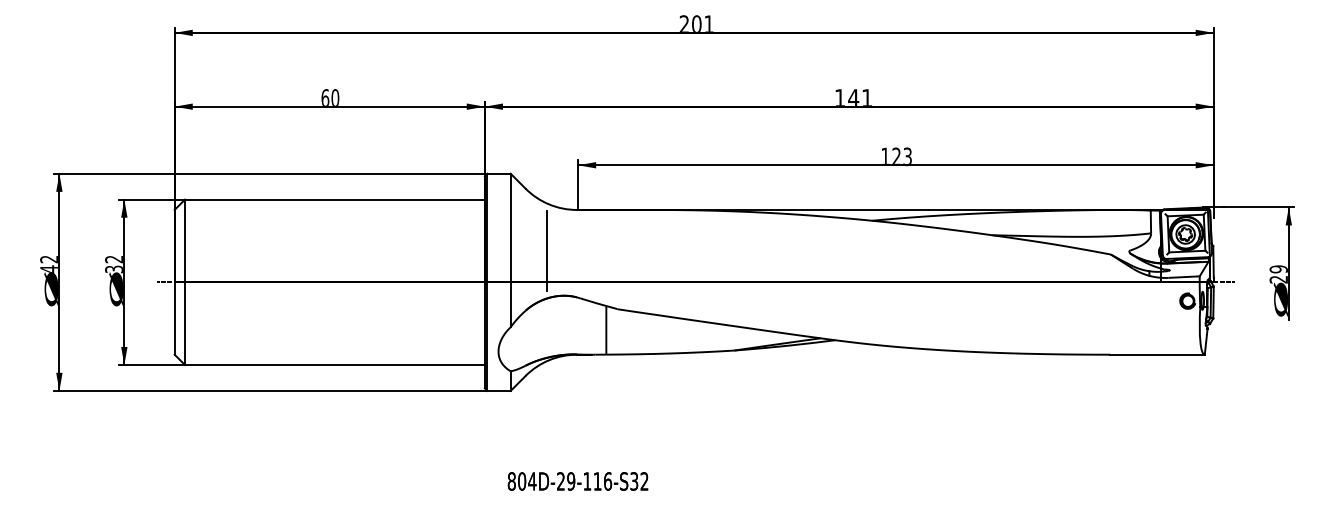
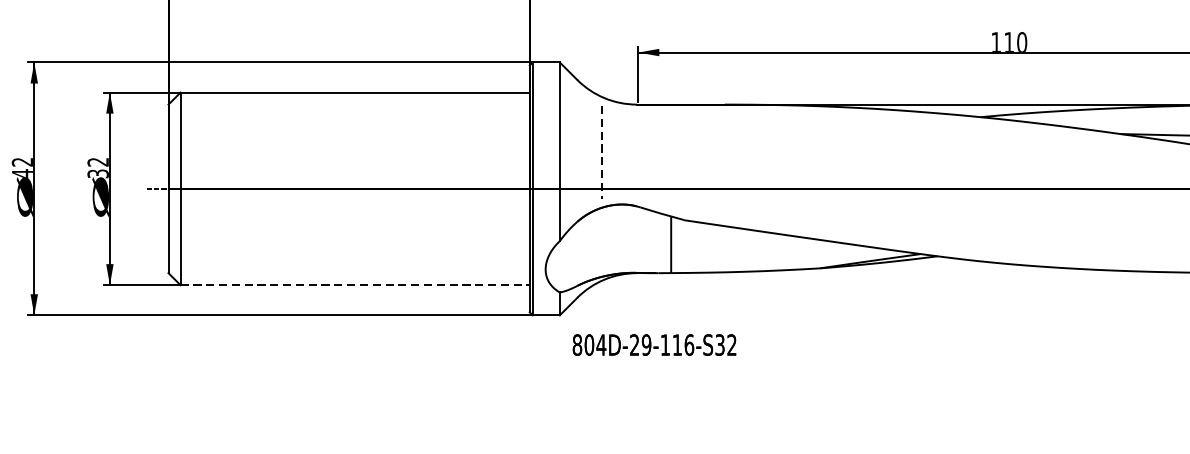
text: (902, 156) -> (1016, 42), 123 -> 110
line: (546, 250) -> (601, 151), solid -> dashed
line: (334, 365) -> (354, 285), solid -> dashed
text: (577, 481) -> (653, 345), moved

